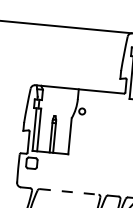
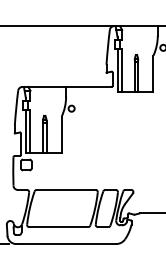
line: (69, 191) -> (66, 189), dashed -> solid

